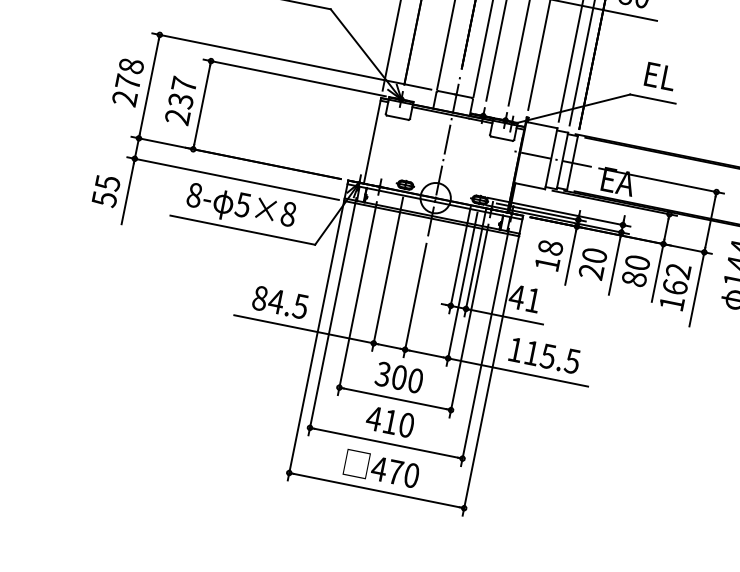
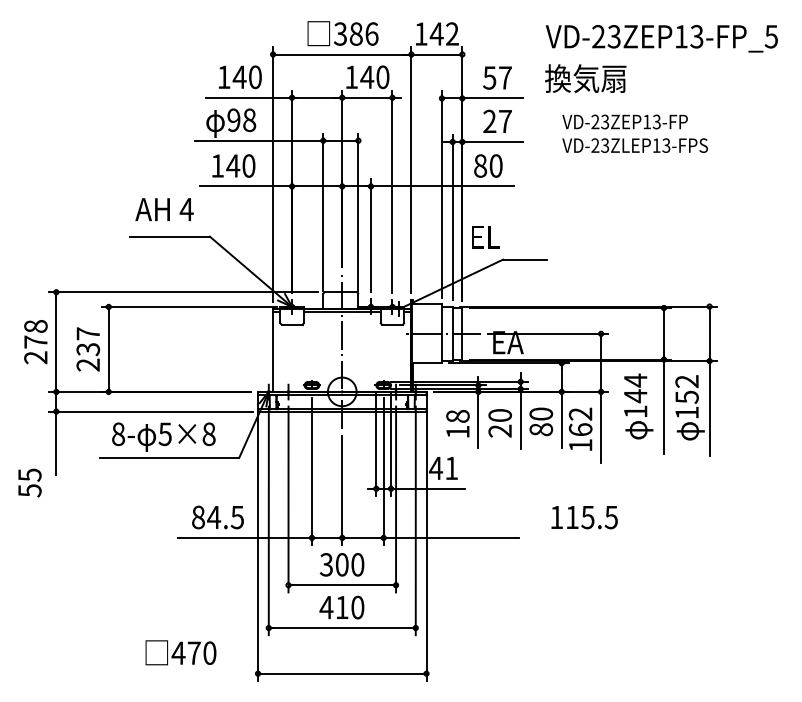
text: (660, 76) -> (485, 237), moved
text: (105, 190) -> (29, 482), moved
text: (544, 355) -> (584, 517), moved
text: (381, 468) -> (180, 652), moved

